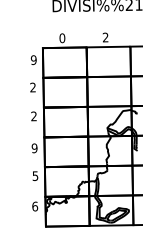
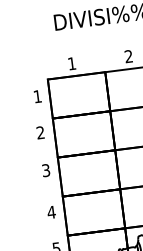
text: (62, 38) -> (72, 64), 0 -> 1
text: (33, 60) -> (37, 97), 9 -> 1
text: (33, 116) -> (45, 170), 2 -> 3
text: (34, 148) -> (51, 212), 9 -> 4

